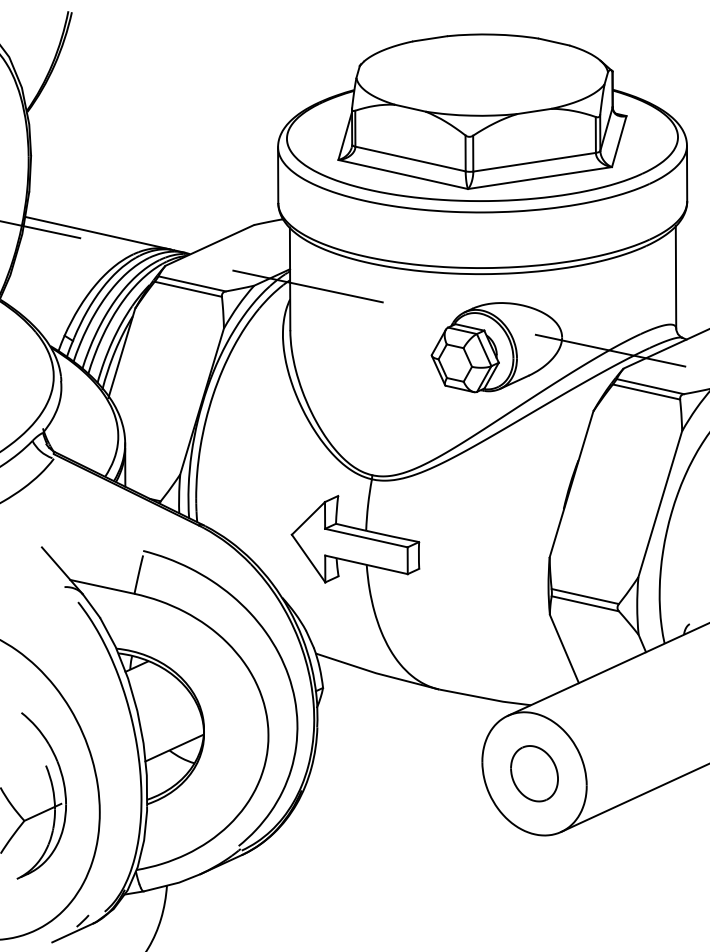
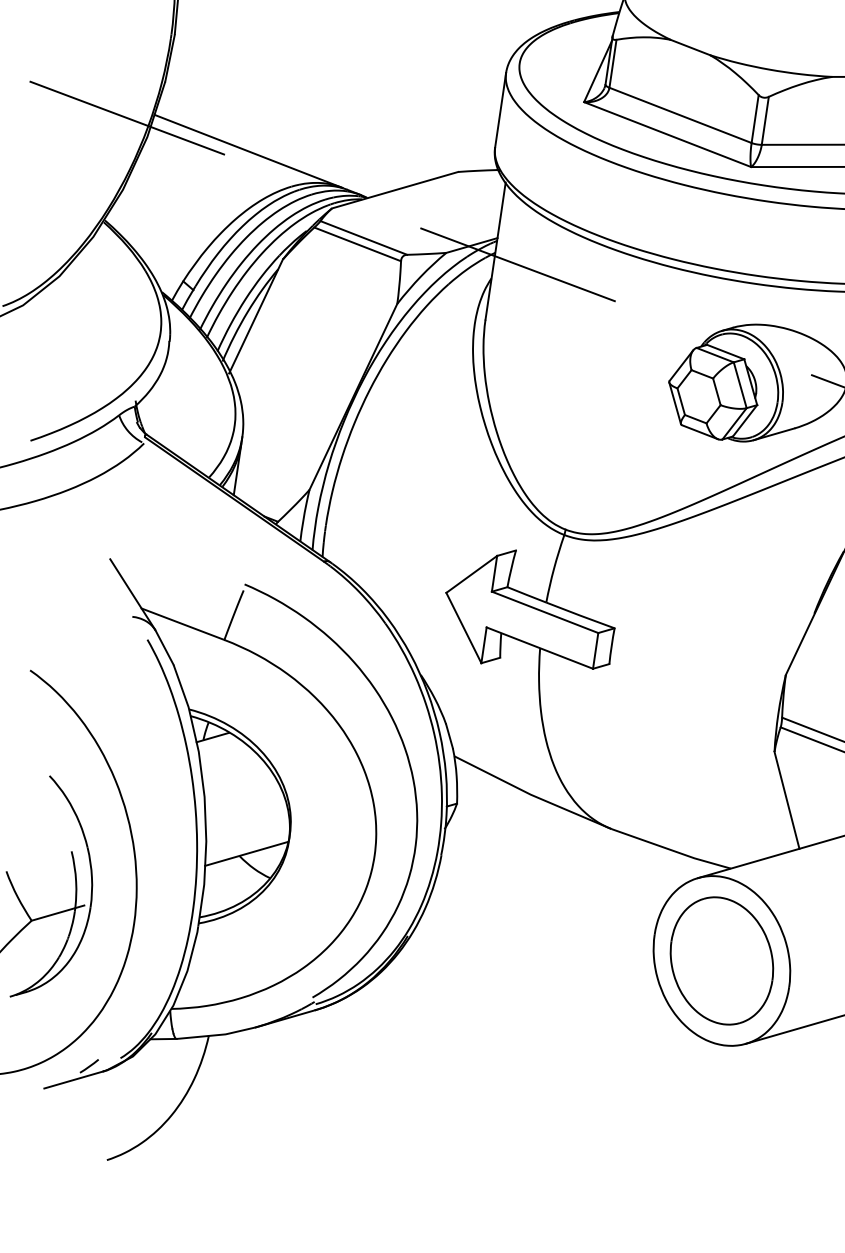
part: (534, 773) -> (721, 960), size x1.67

